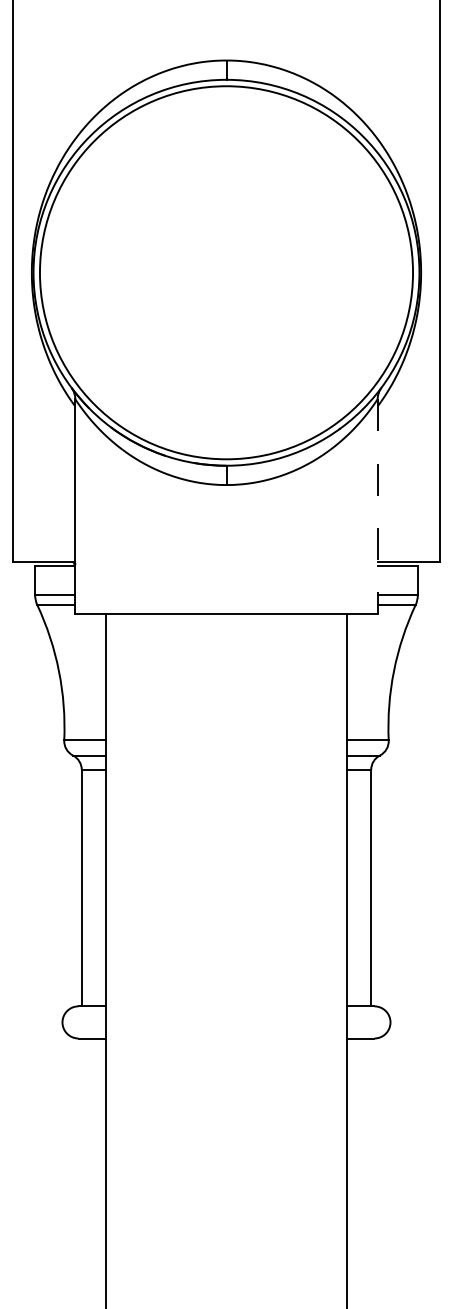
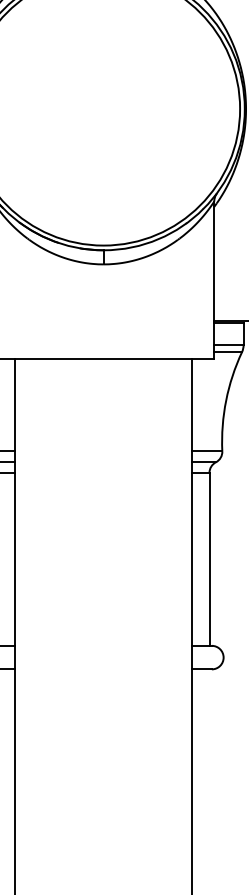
line: (377, 506) -> (214, 280), dashed -> solid

